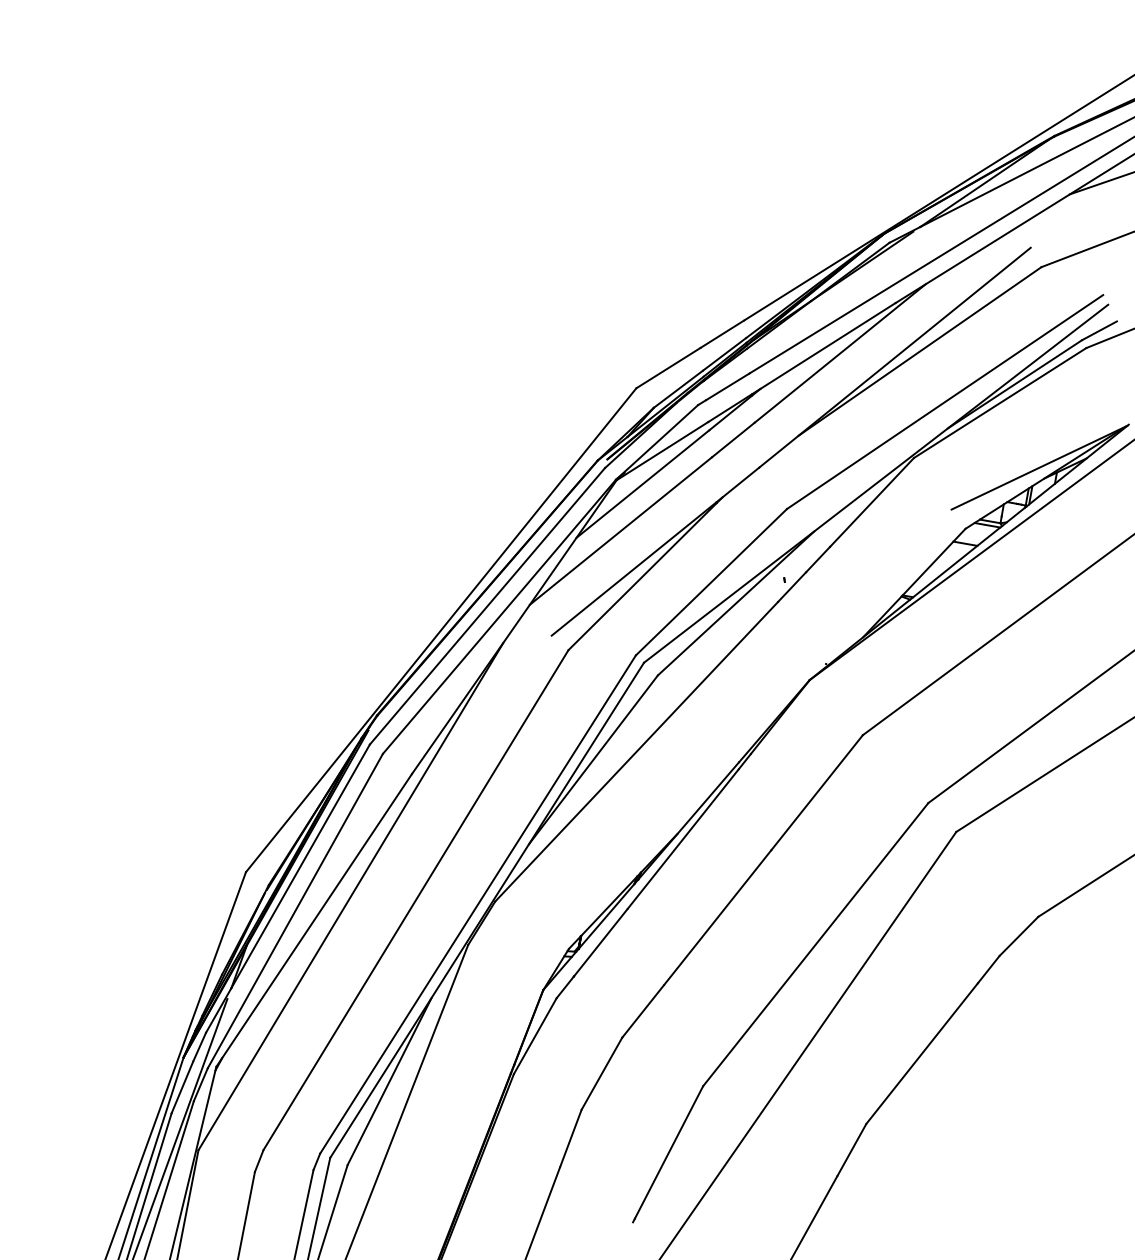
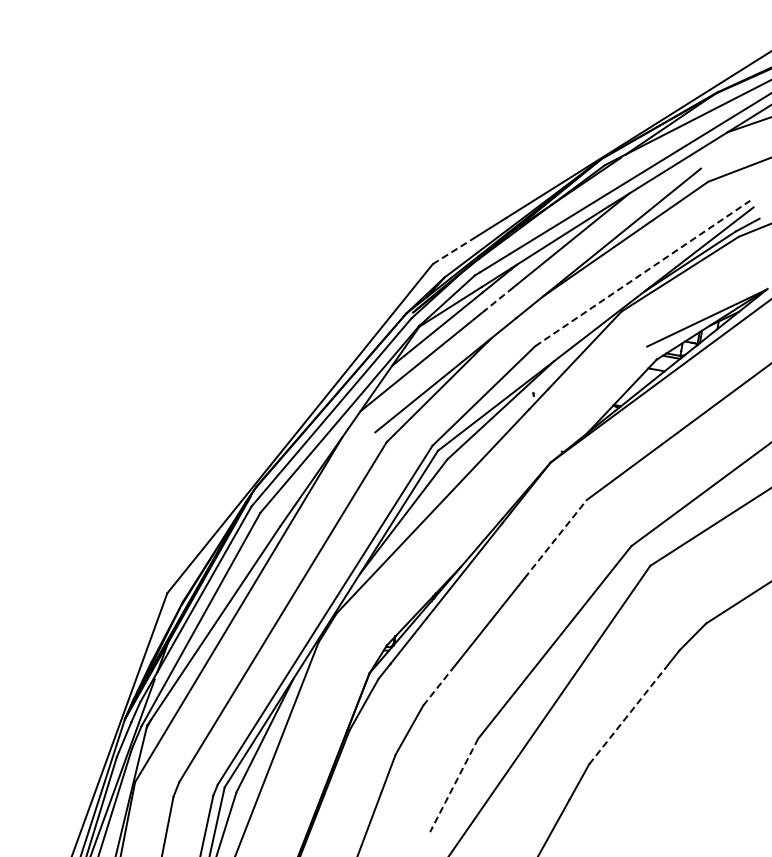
line: (668, 368) -> (454, 250), solid -> dashed
line: (944, 402) -> (642, 273), solid -> dashed
line: (732, 440) -> (498, 299), solid -> dashed
line: (816, 793) -> (555, 539), solid -> dashed
line: (643, 1010) -> (437, 687), solid -> dashed
line: (922, 1053) -> (627, 716), solid -> dashed
line: (669, 1152) -> (455, 783), solid -> dashed

